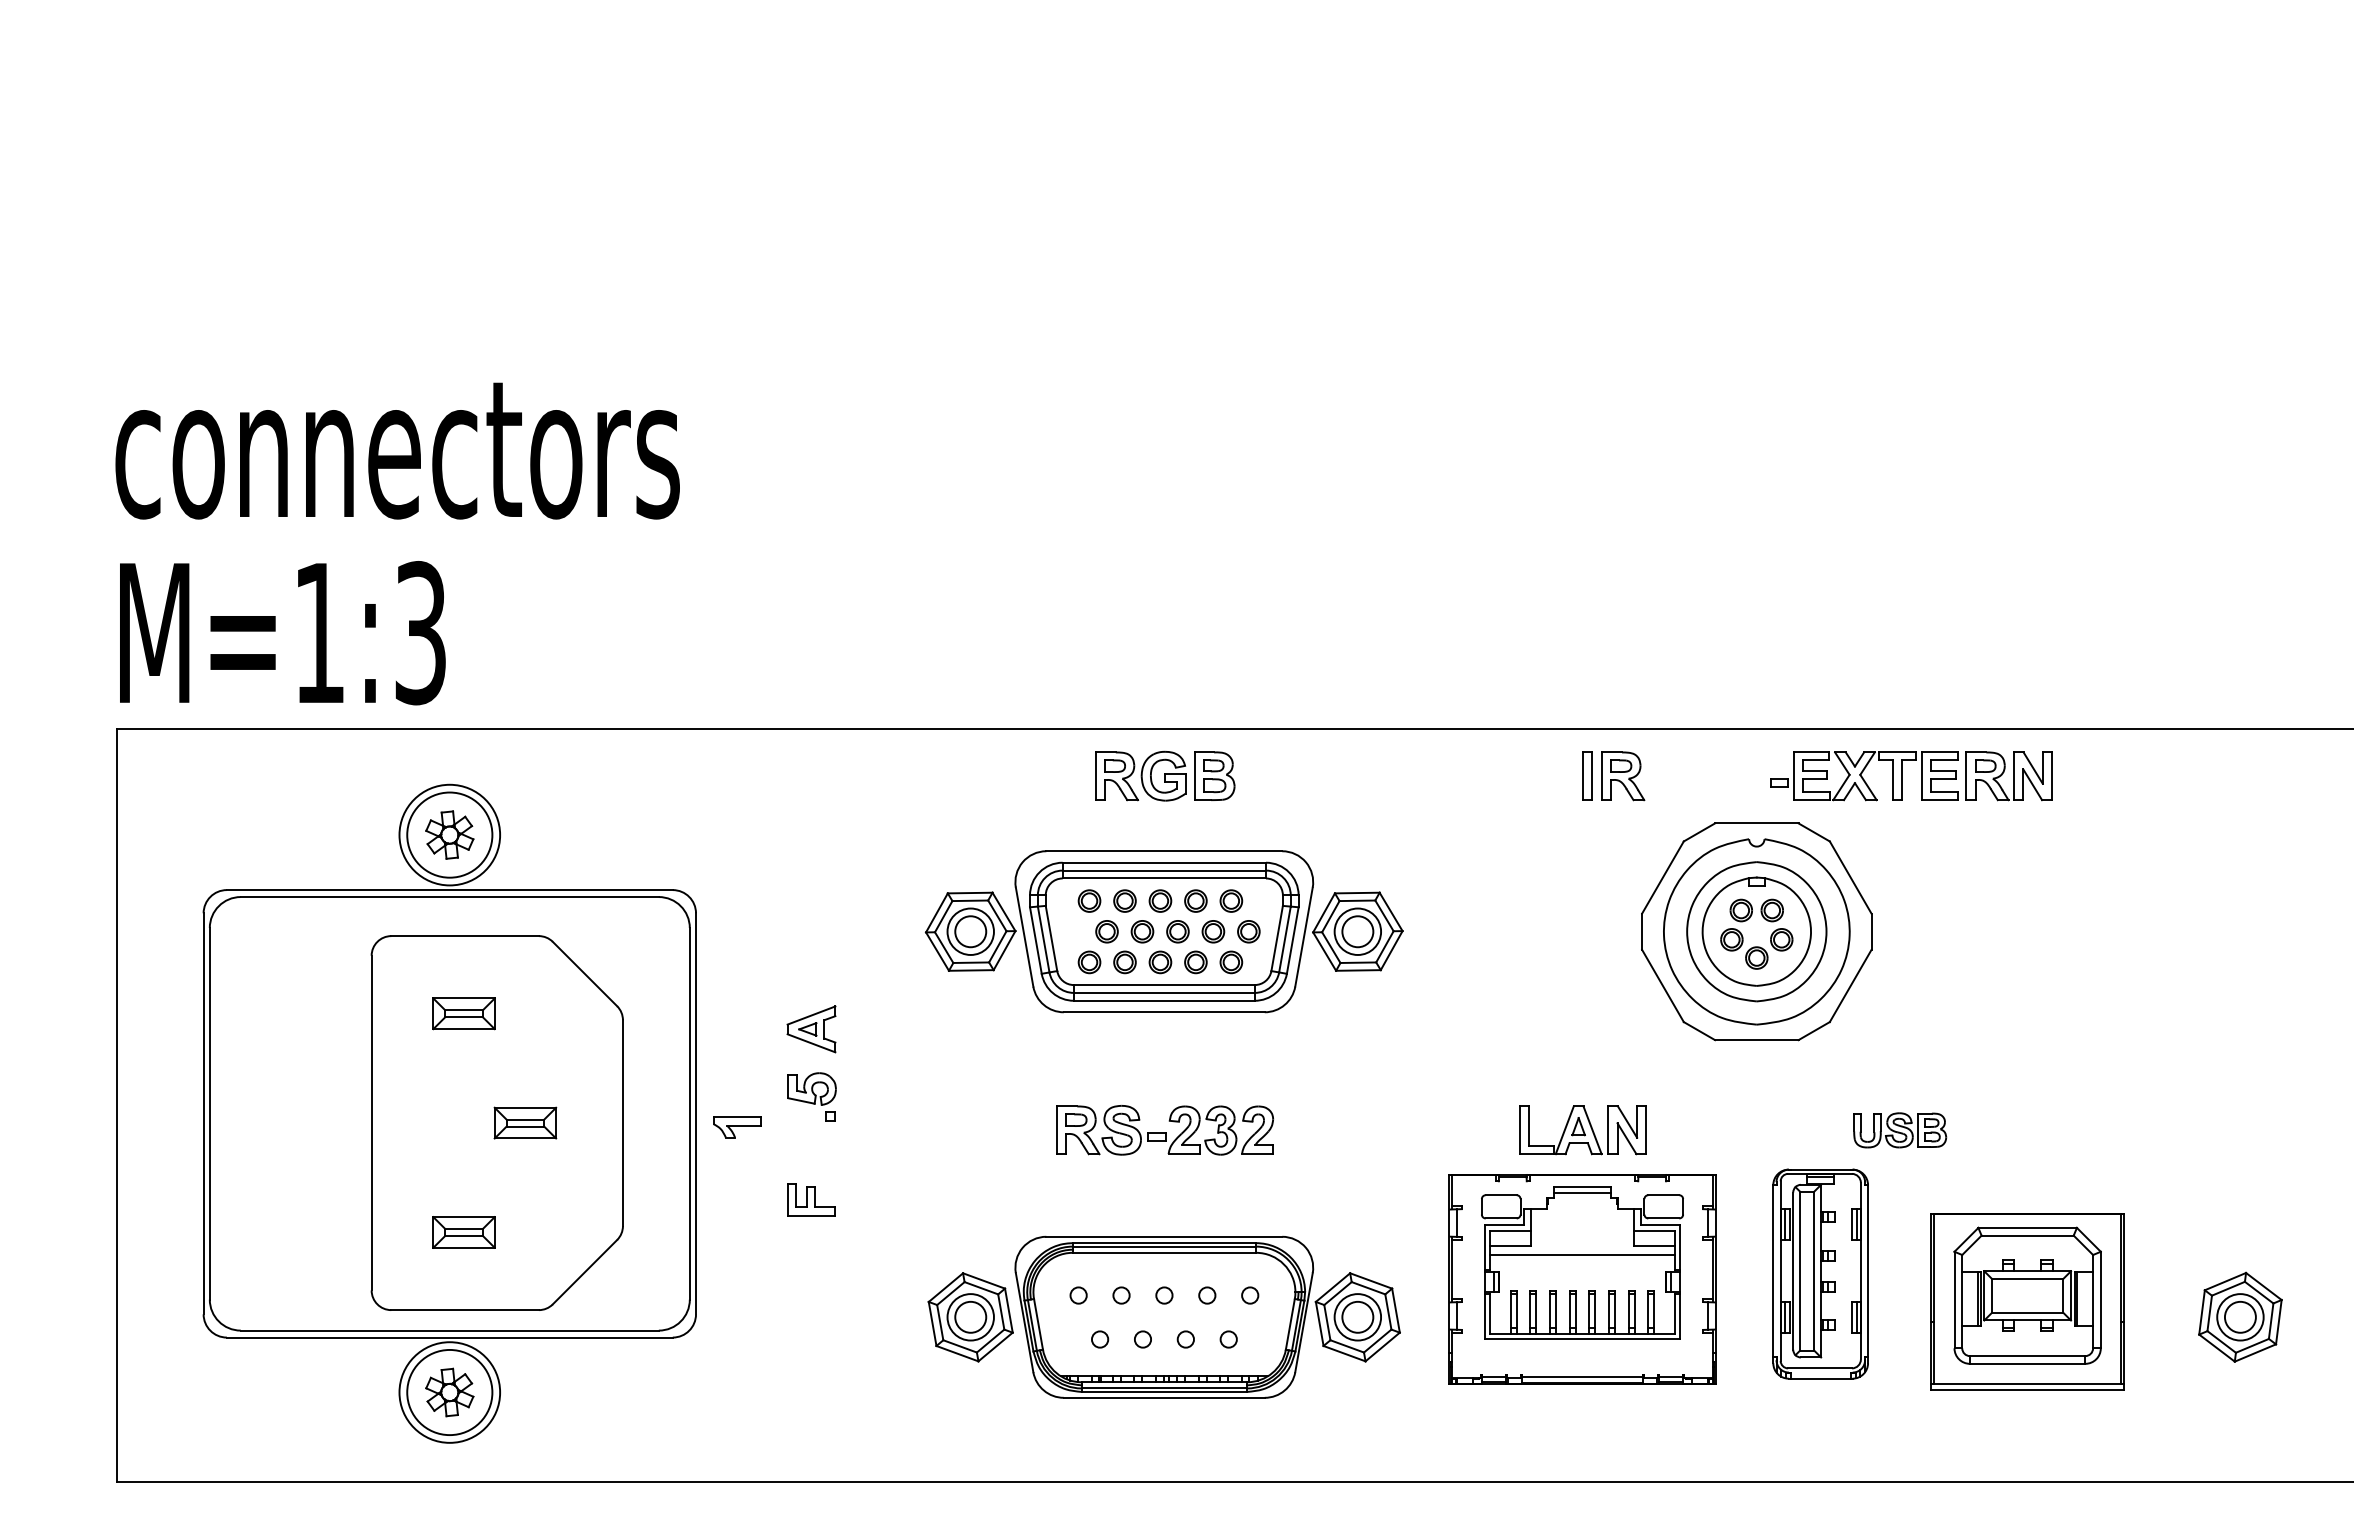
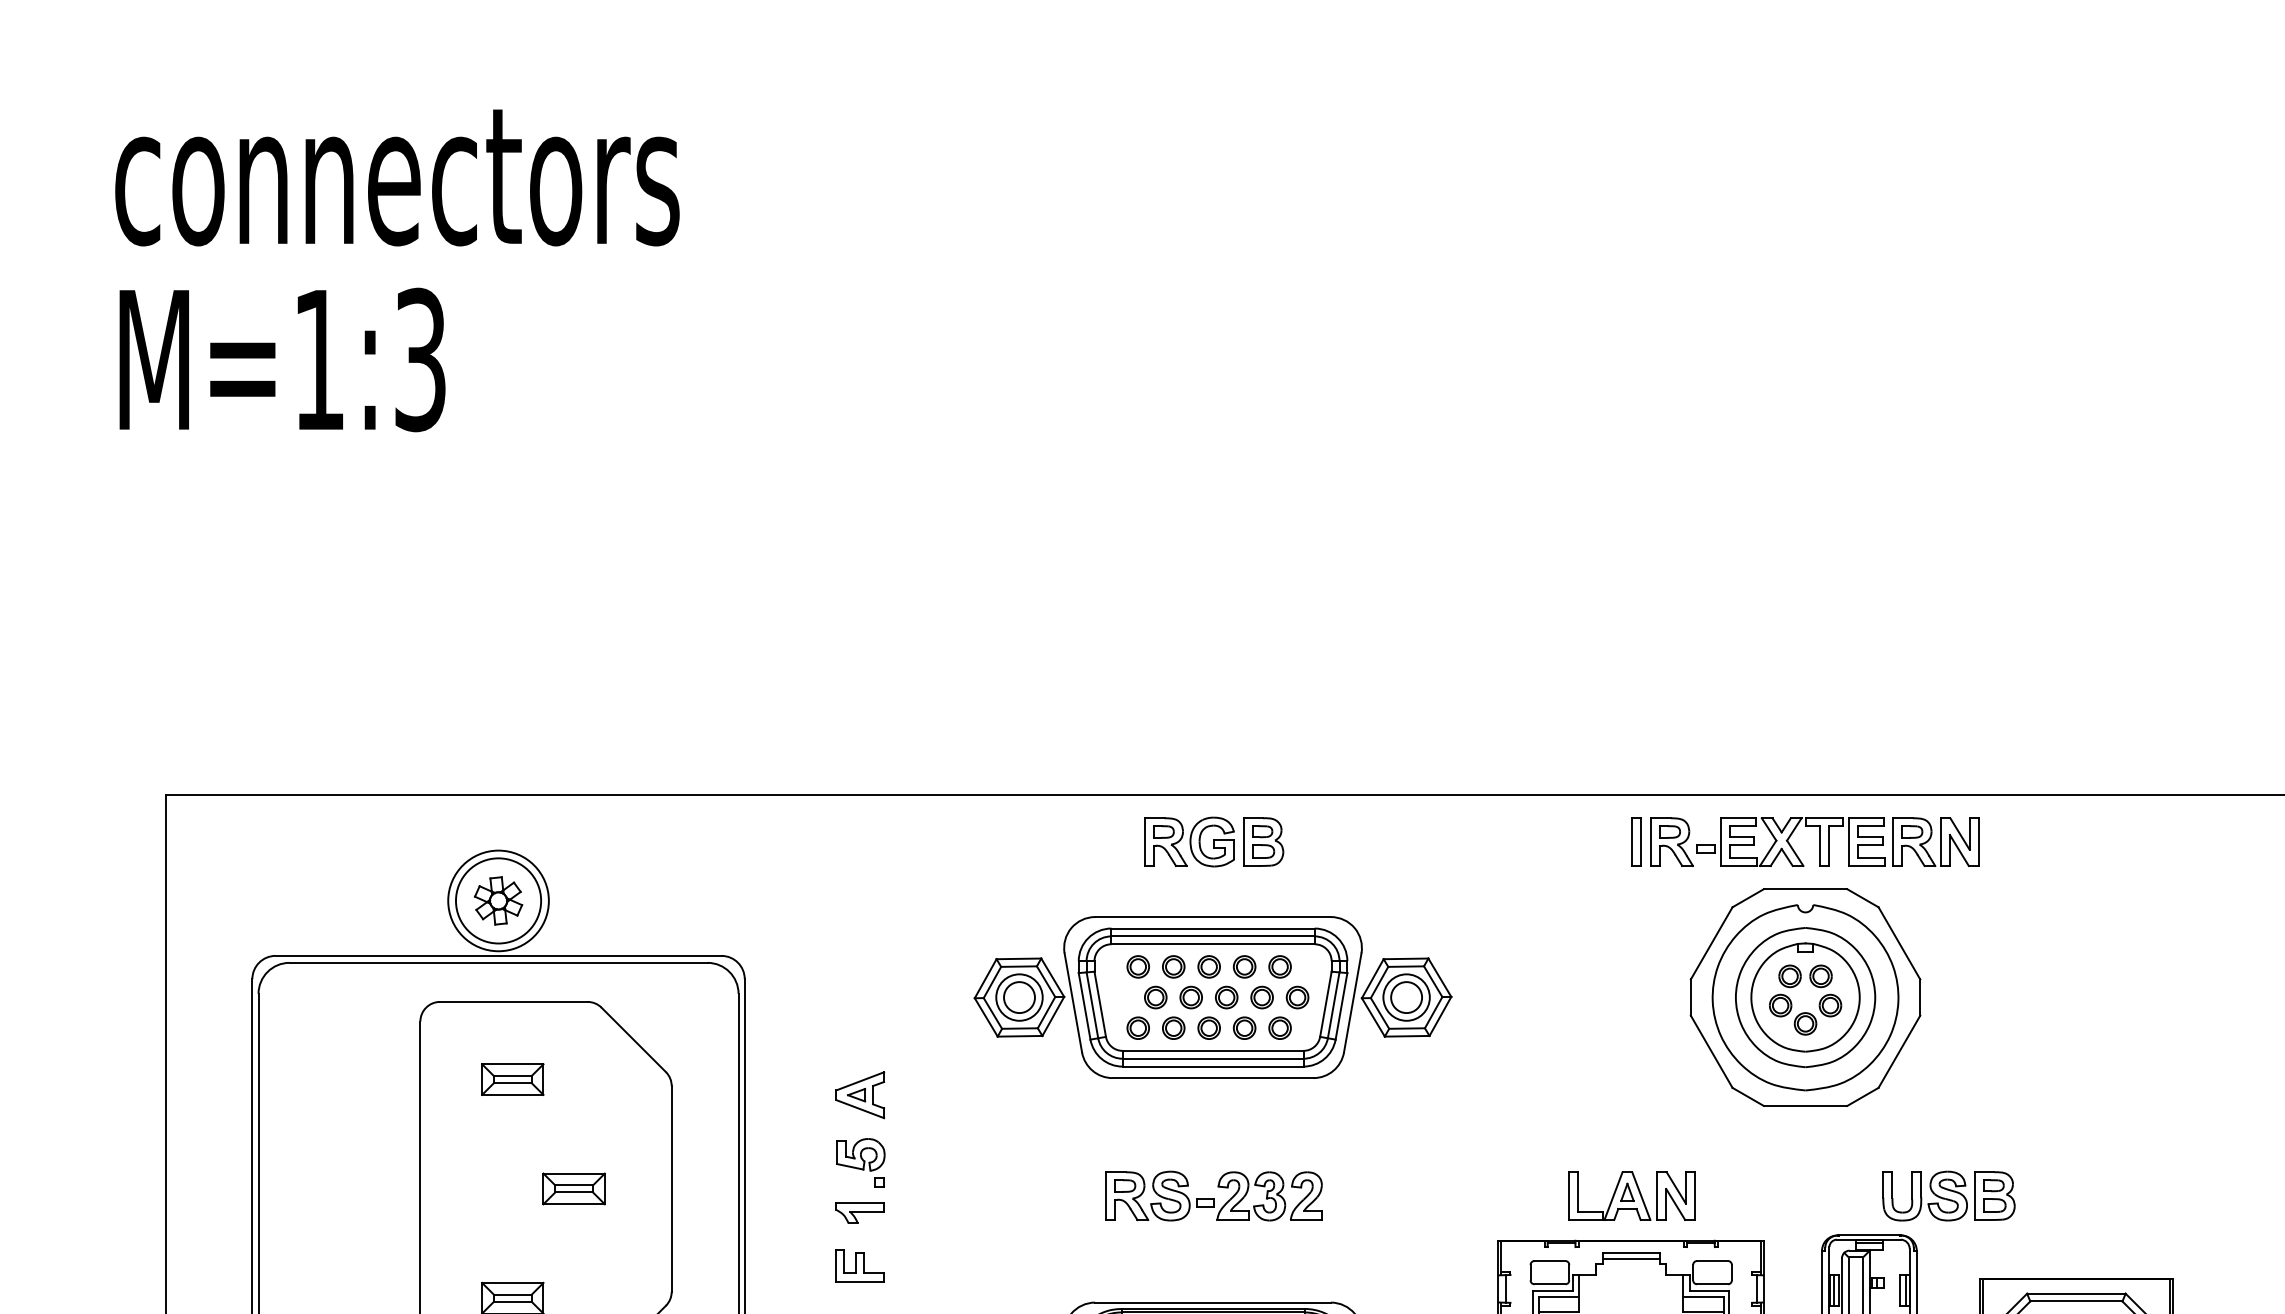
text: (397, 543) -> (397, 270), moved
part: (1902, 776) -> (1829, 842), moved
part: (737, 1127) -> (860, 1213), moved
part: (1899, 1130) -> (1948, 1196), size x1.43

